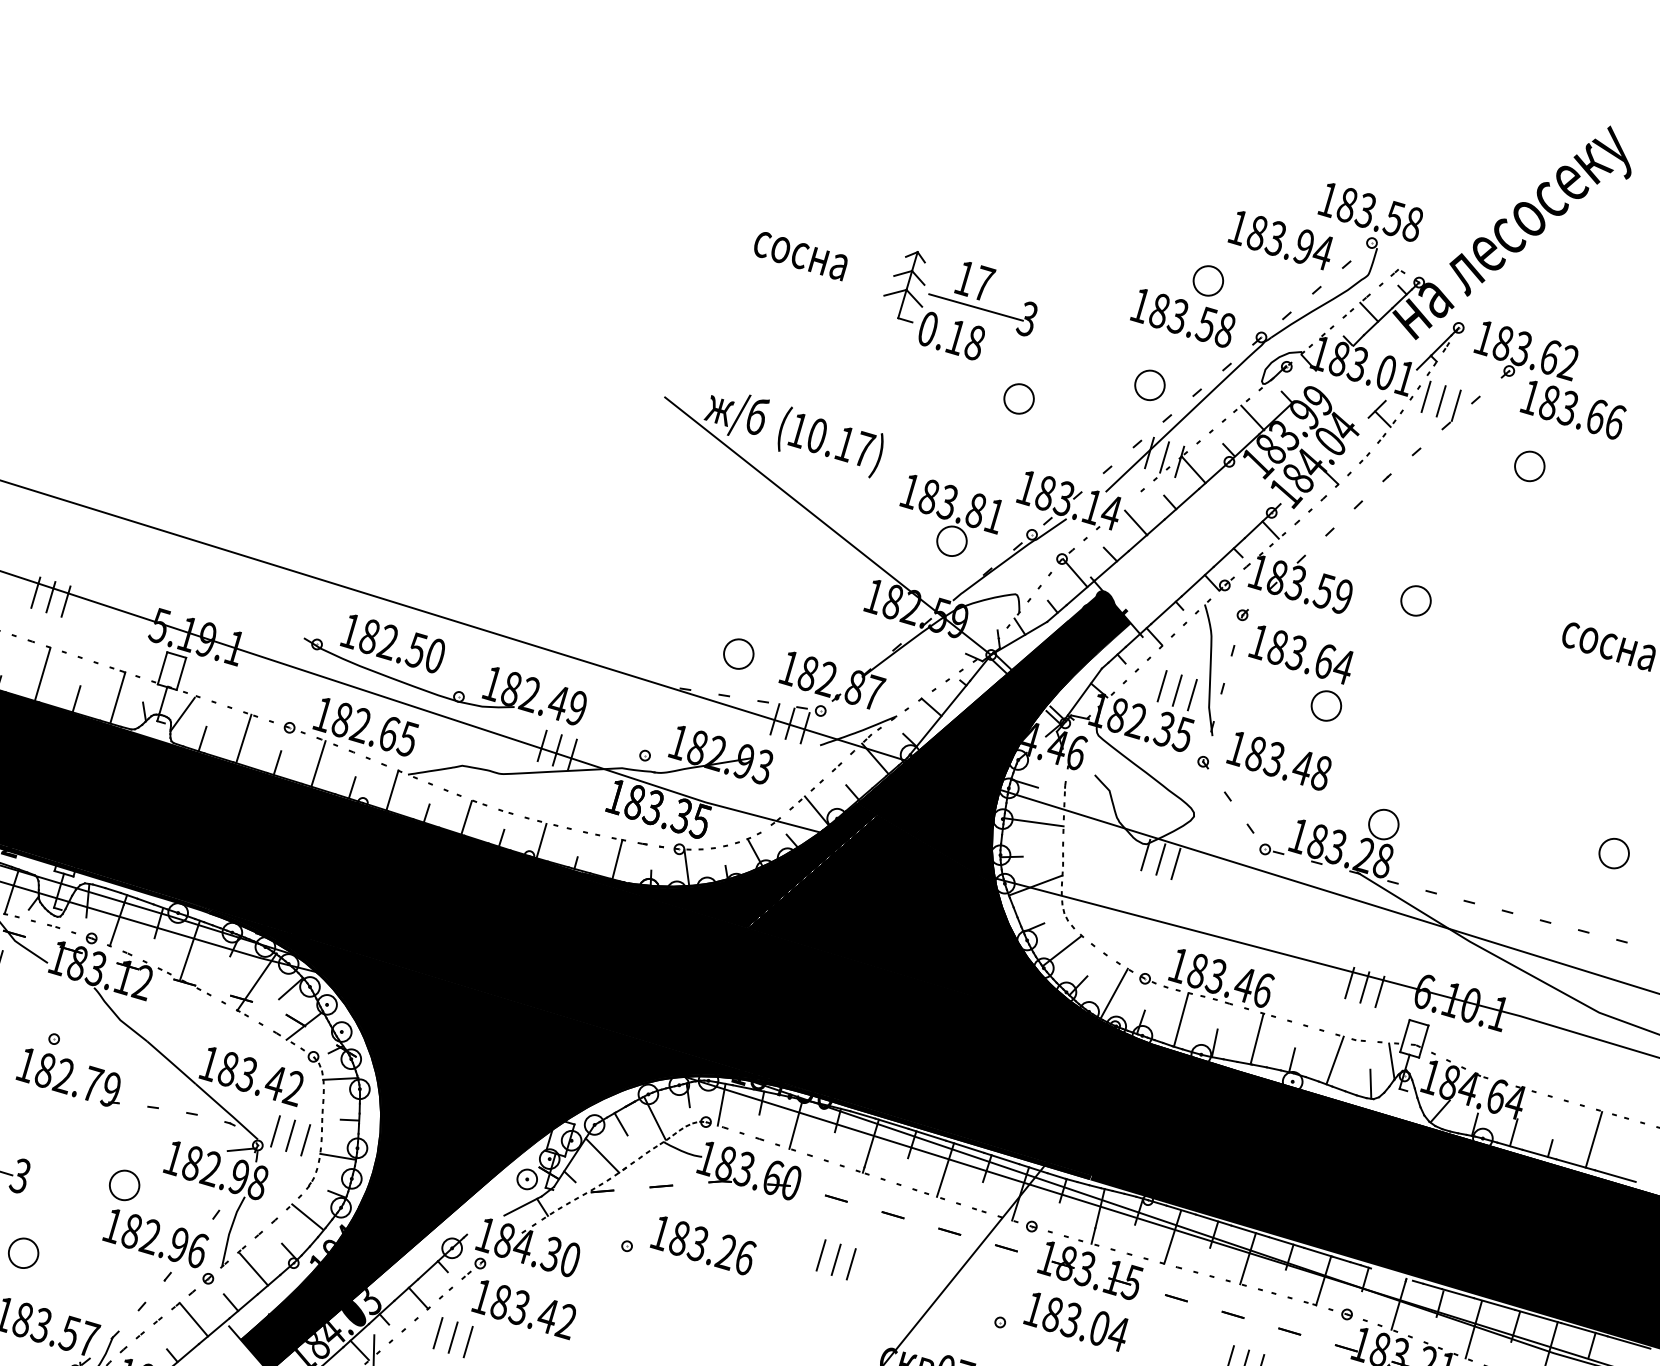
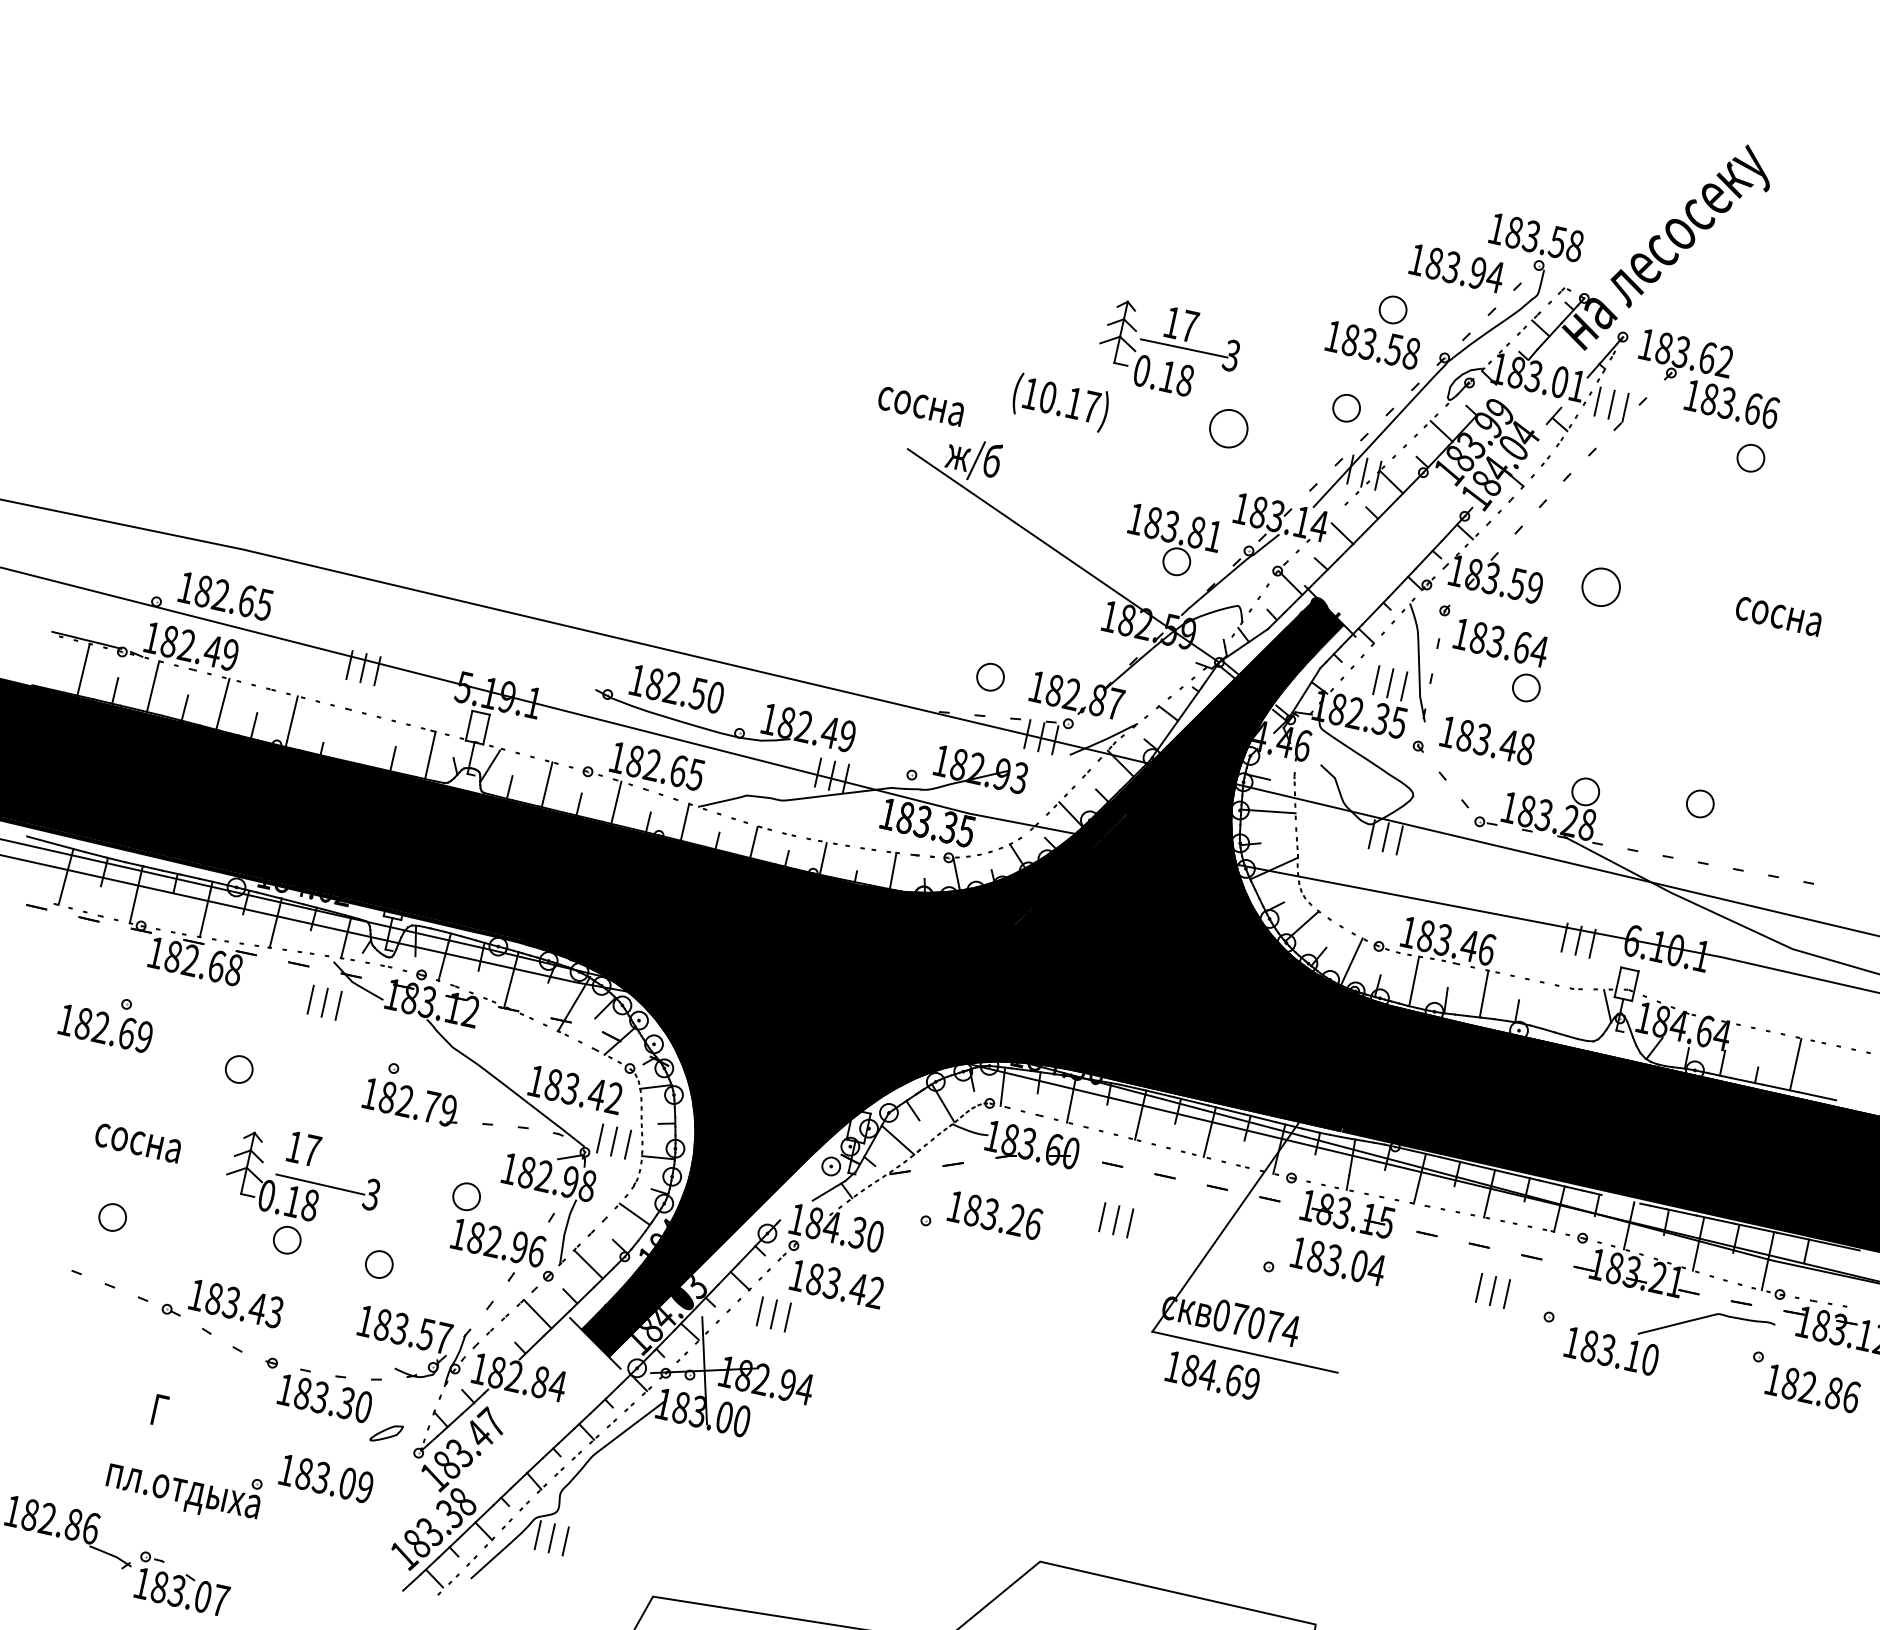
text: (800, 255) -> (920, 406), moved
part: (1018, 398) -> (1228, 428), size x1.4
text: (830, 442) -> (1060, 402), moved
part: (1529, 466) -> (1750, 458), moved
part: (1415, 600) -> (1600, 586), size x1.4
line: (42, 674) -> (360, 738), removed
part: (1614, 853) -> (1700, 803), moved
line: (1334, 1060) -> (1555, 1008), removed
line: (1370, 1083) -> (1589, 1027), removed

